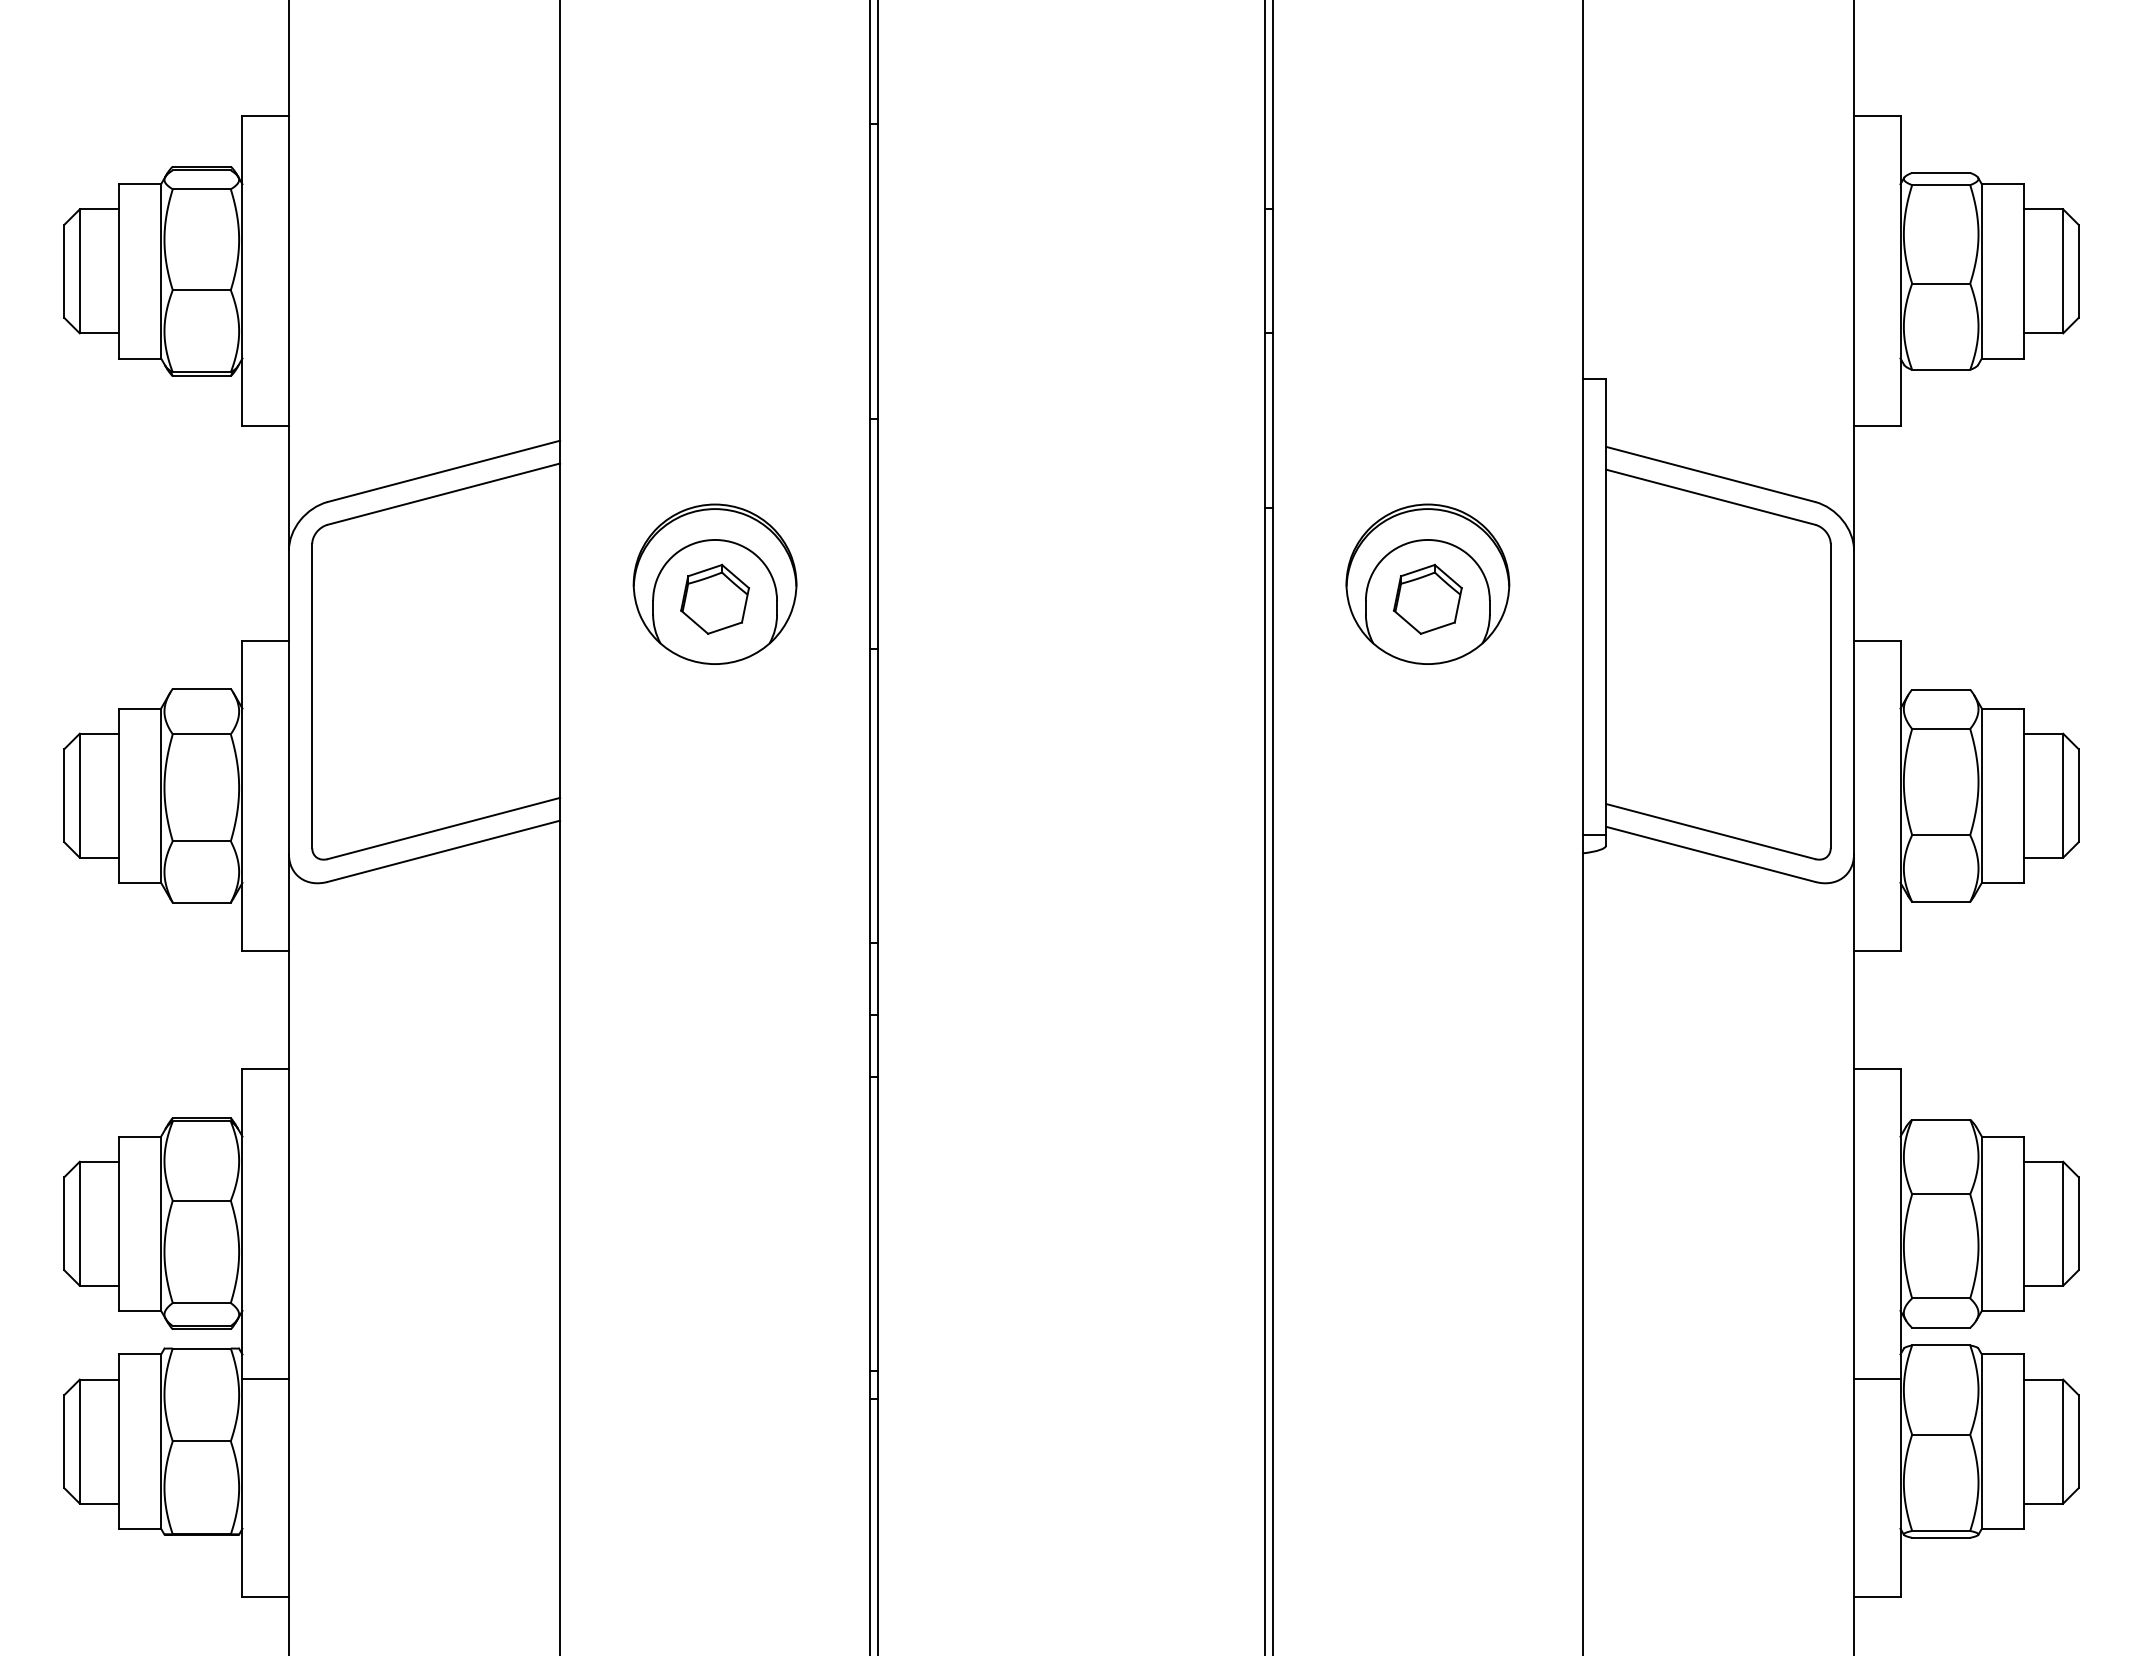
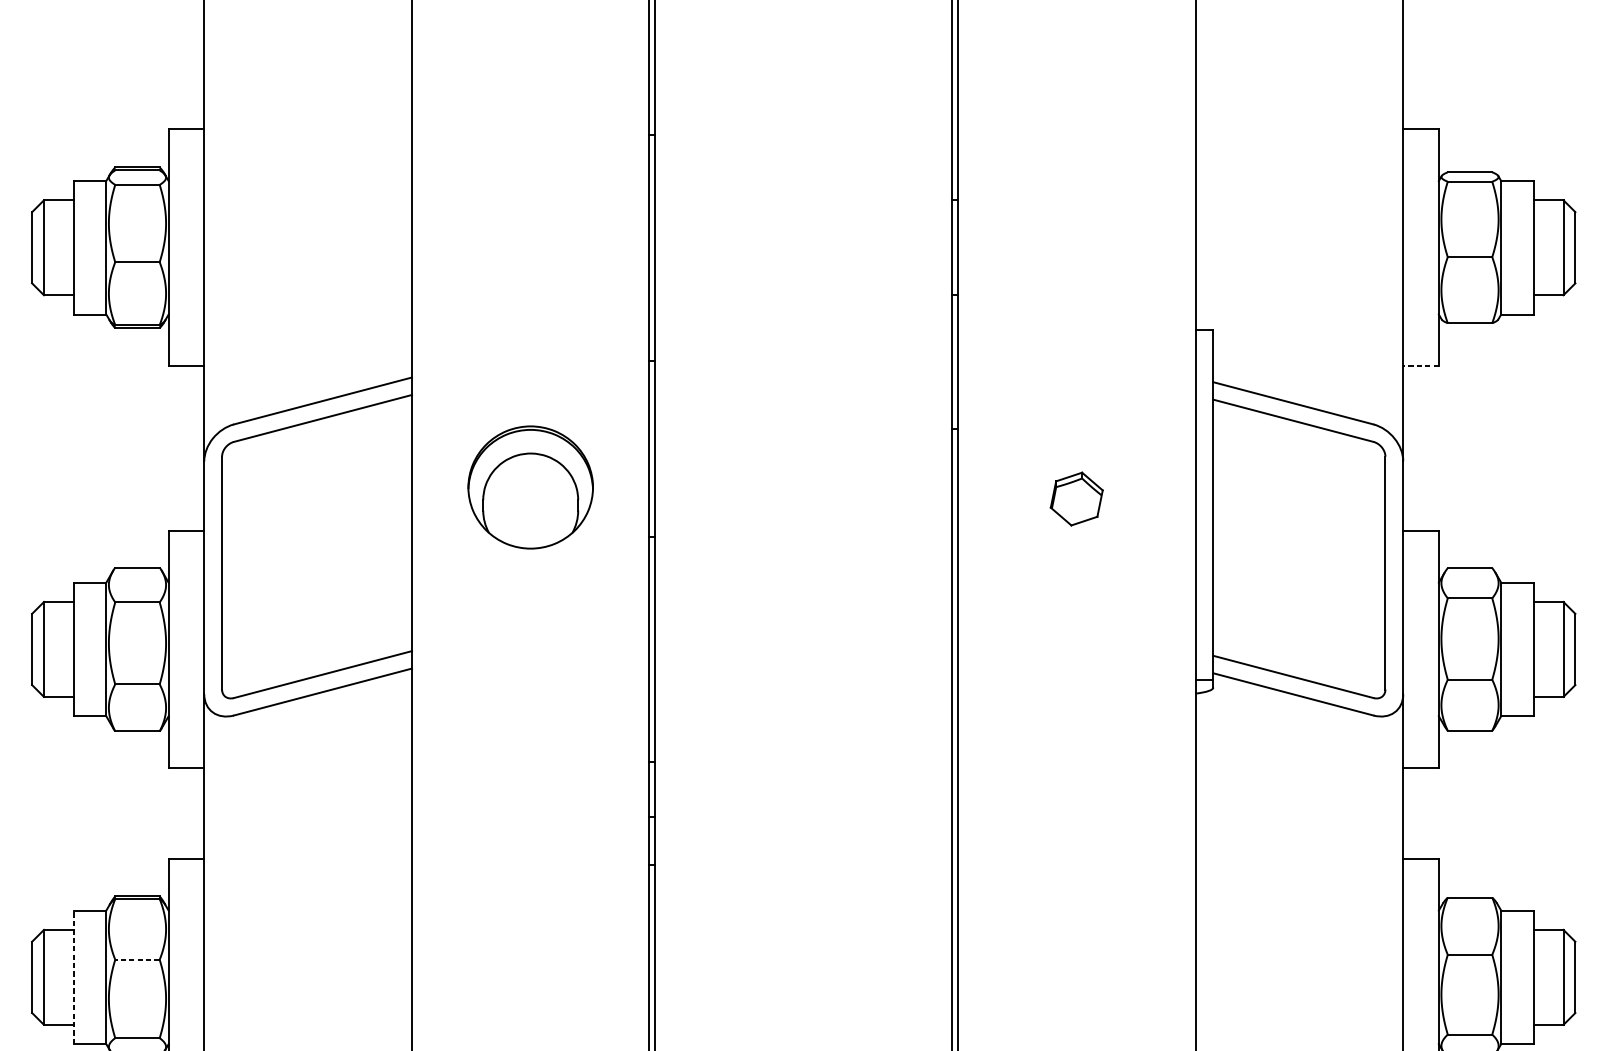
line: (1876, 426) -> (1420, 366), solid -> dashed
part: (1427, 583) -> (1076, 486), removed
part: (714, 598) -> (530, 498), removed
line: (201, 1200) -> (137, 959), solid -> dashed
line: (118, 1223) -> (73, 977), solid -> dashed

